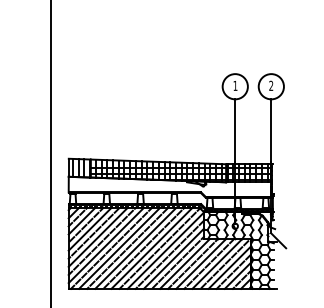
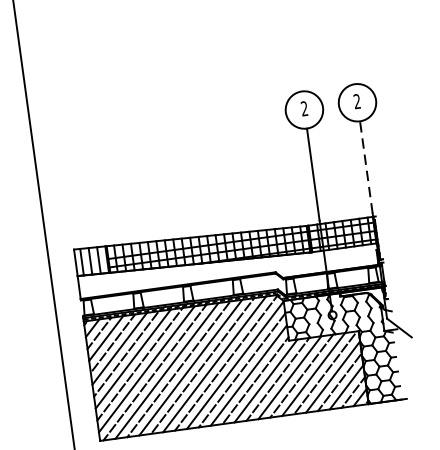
text: (235, 85) -> (304, 108), 1 -> 2
line: (271, 130) -> (366, 167), solid -> dashed
hatch: (196, 183) -> (266, 260), removed

